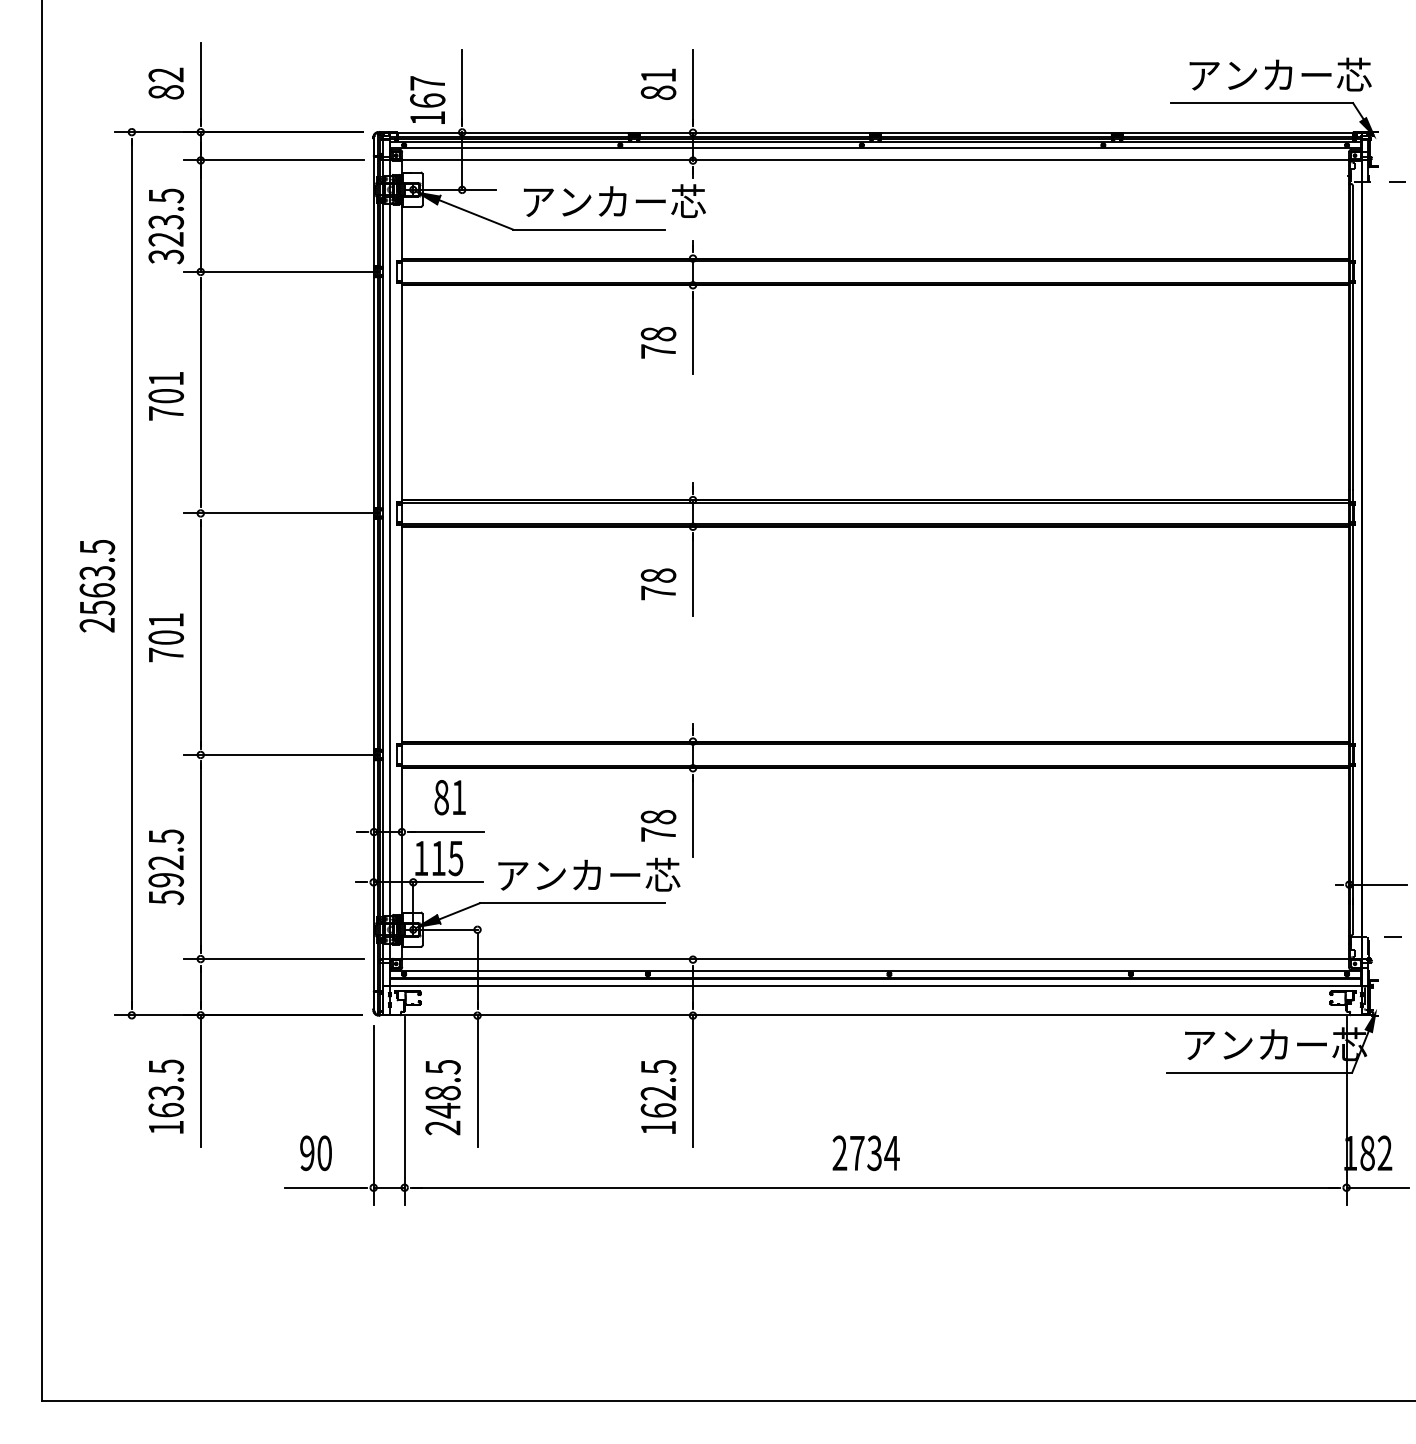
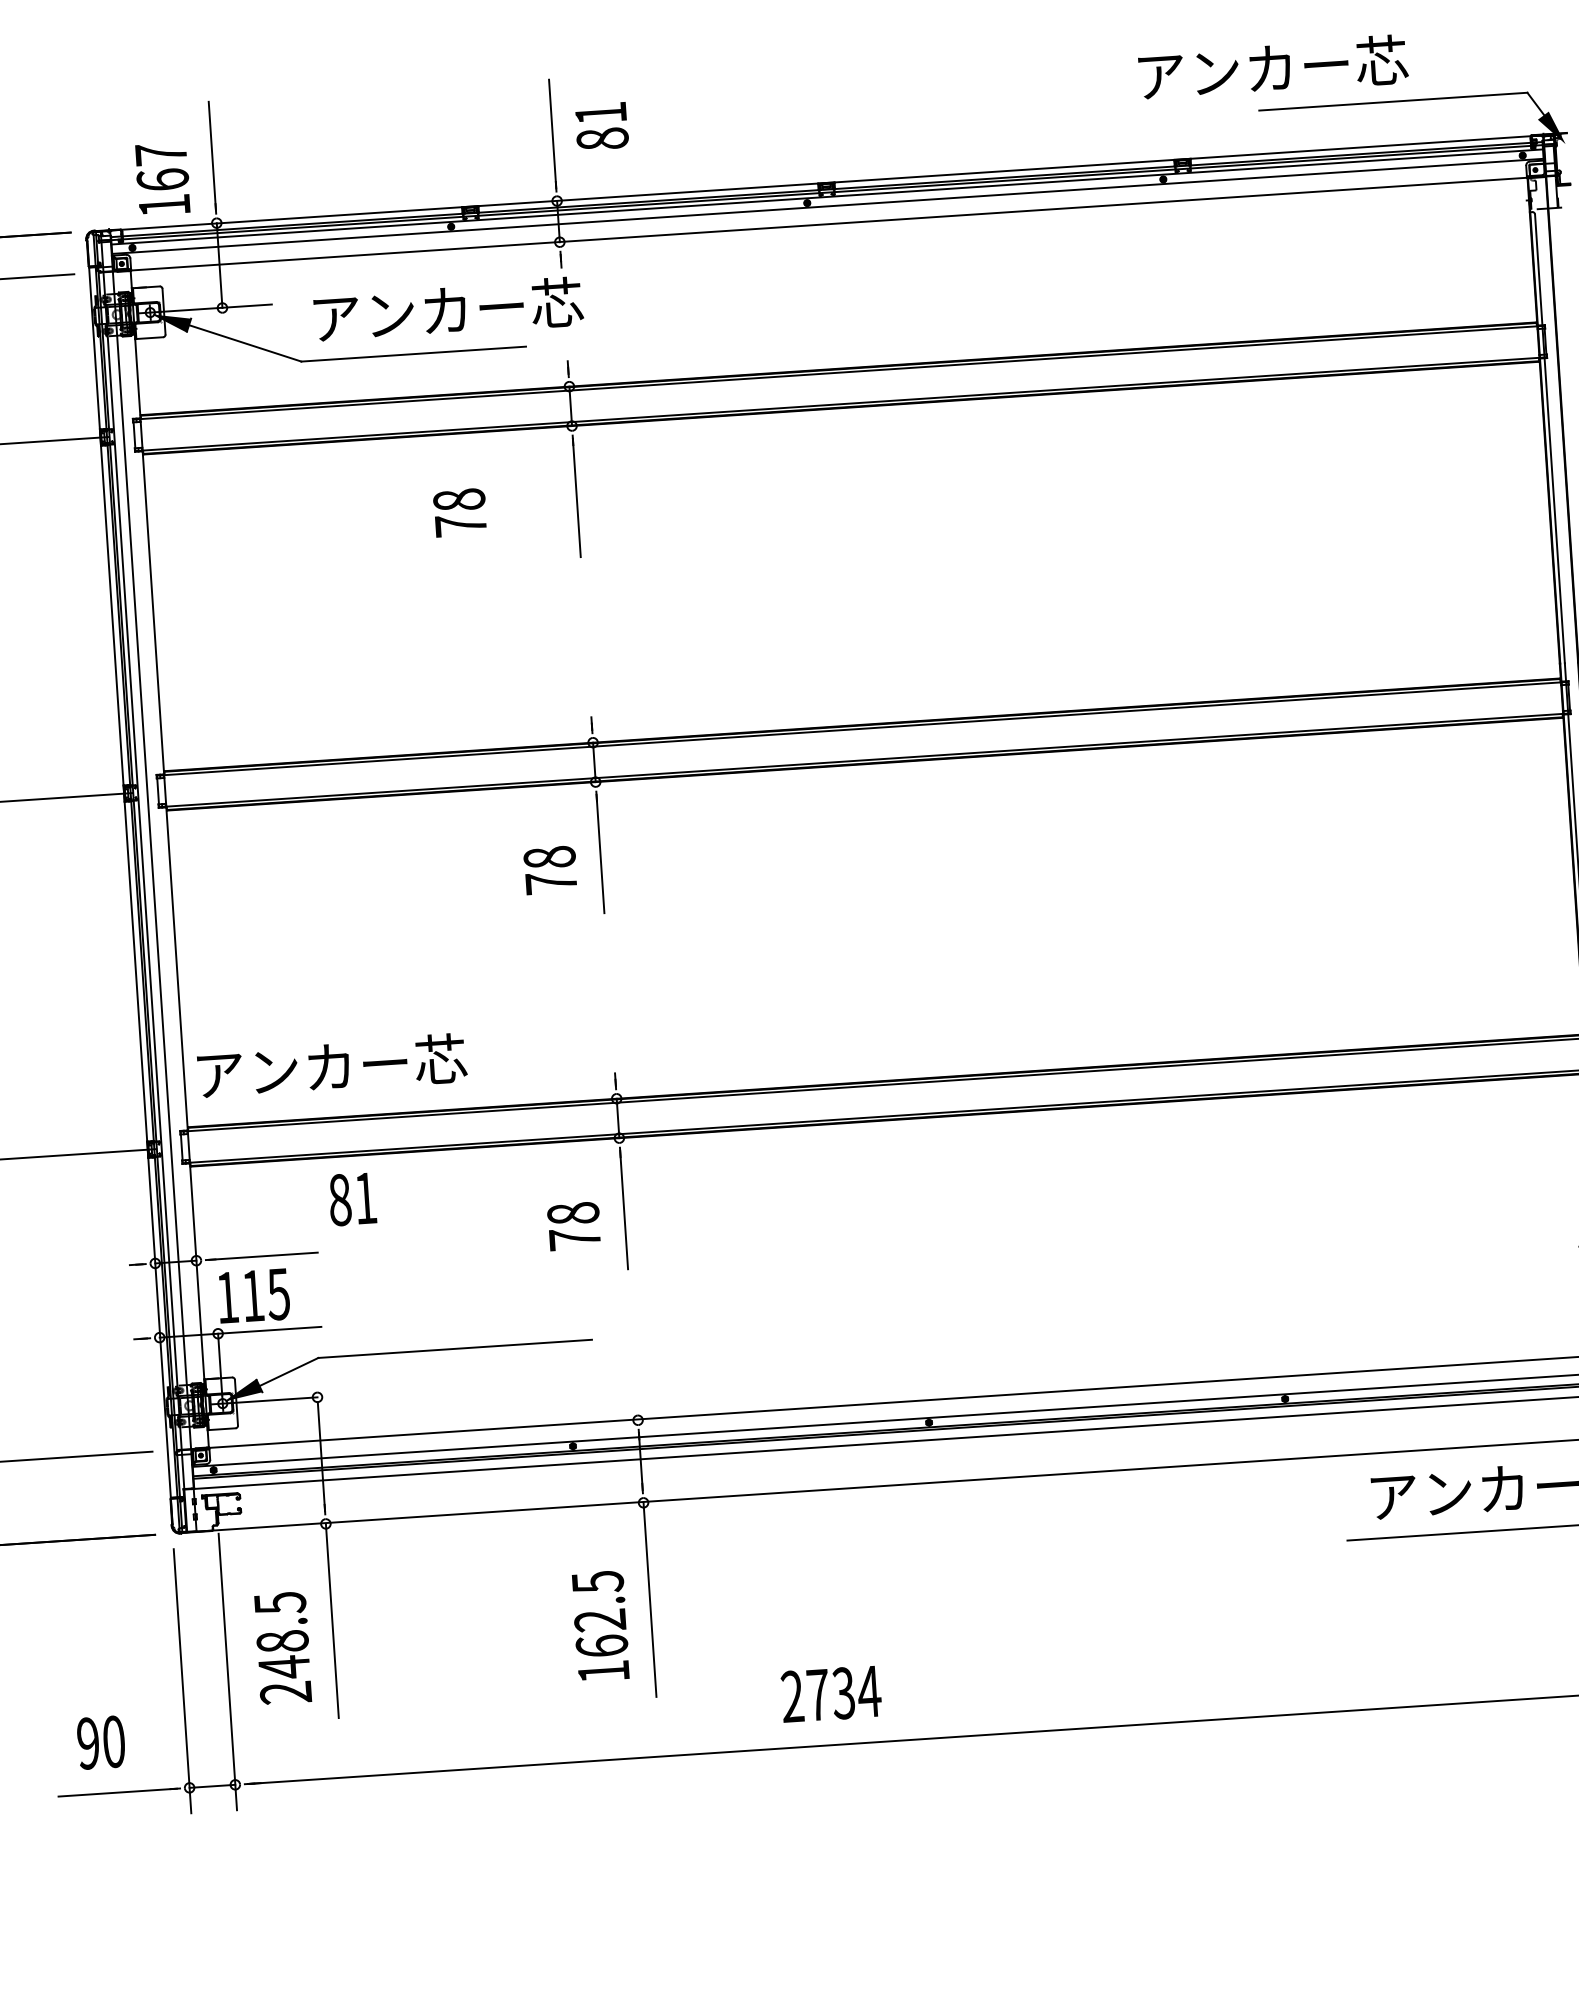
text: (1280, 74) -> (1273, 67), moved
text: (658, 83) -> (601, 125), moved
text: (658, 342) -> (460, 512), moved
text: (449, 797) -> (351, 1199), moved
text: (589, 874) -> (332, 1065), moved
text: (865, 1153) -> (830, 1694), moved

